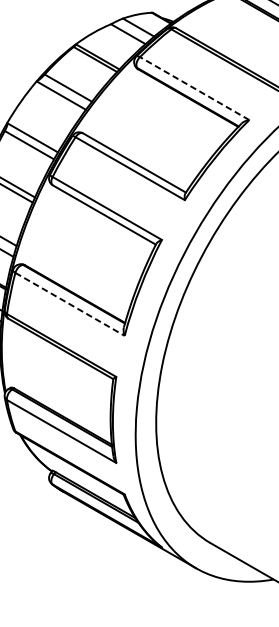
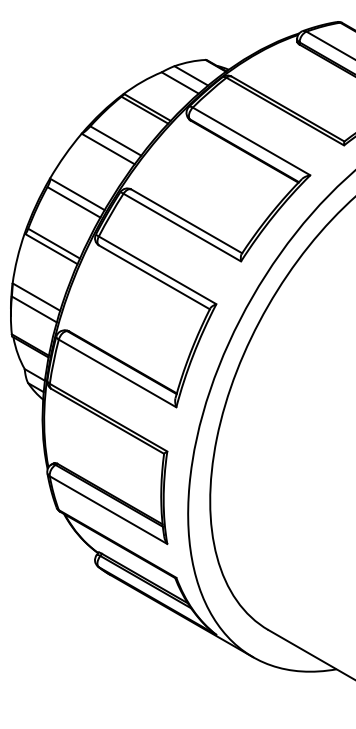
line: (194, 88) -> (251, 141), dashed -> solid
line: (69, 304) -> (117, 373), dashed -> solid

